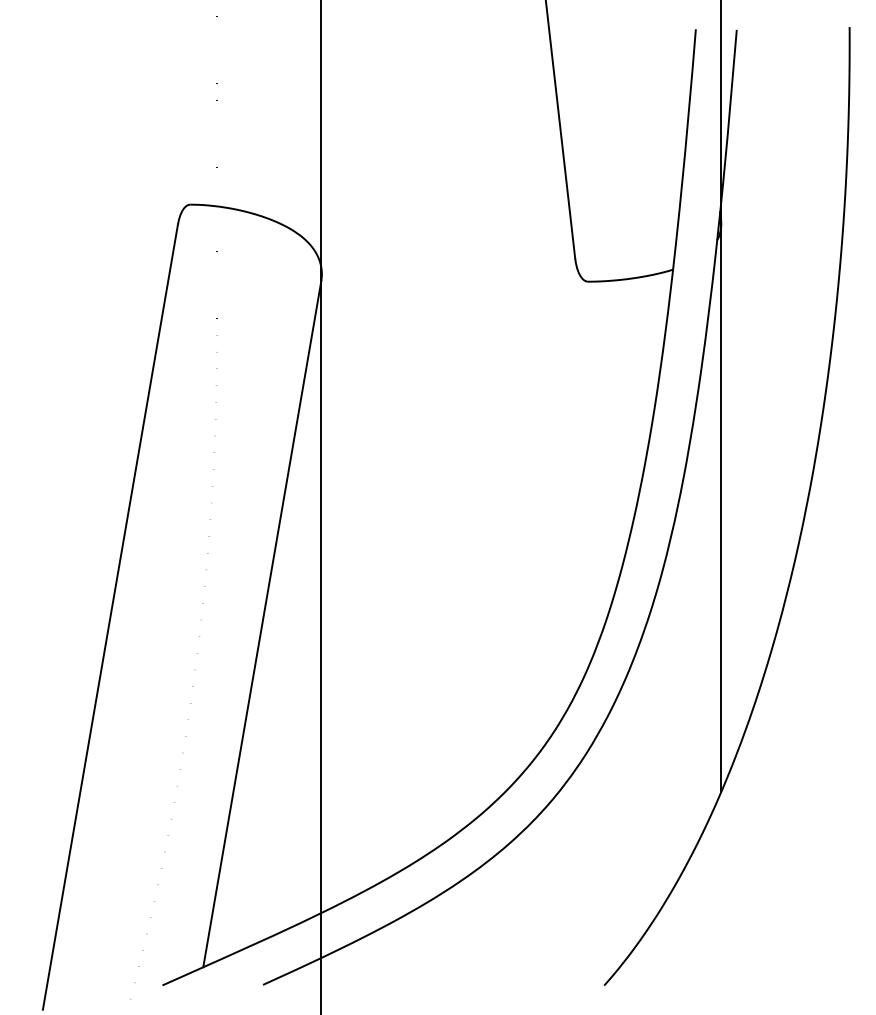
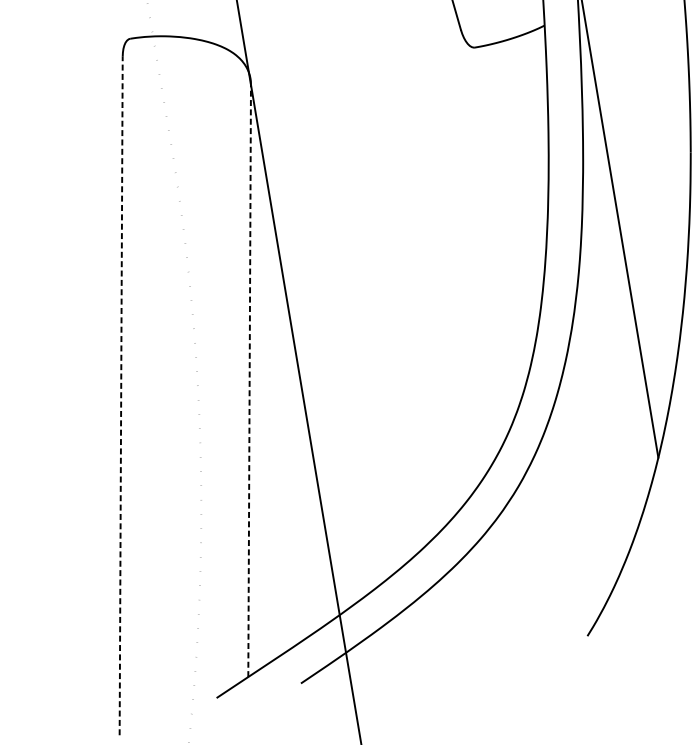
line: (110, 616) -> (121, 395), solid -> dashed
line: (262, 623) -> (249, 380), solid -> dashed

